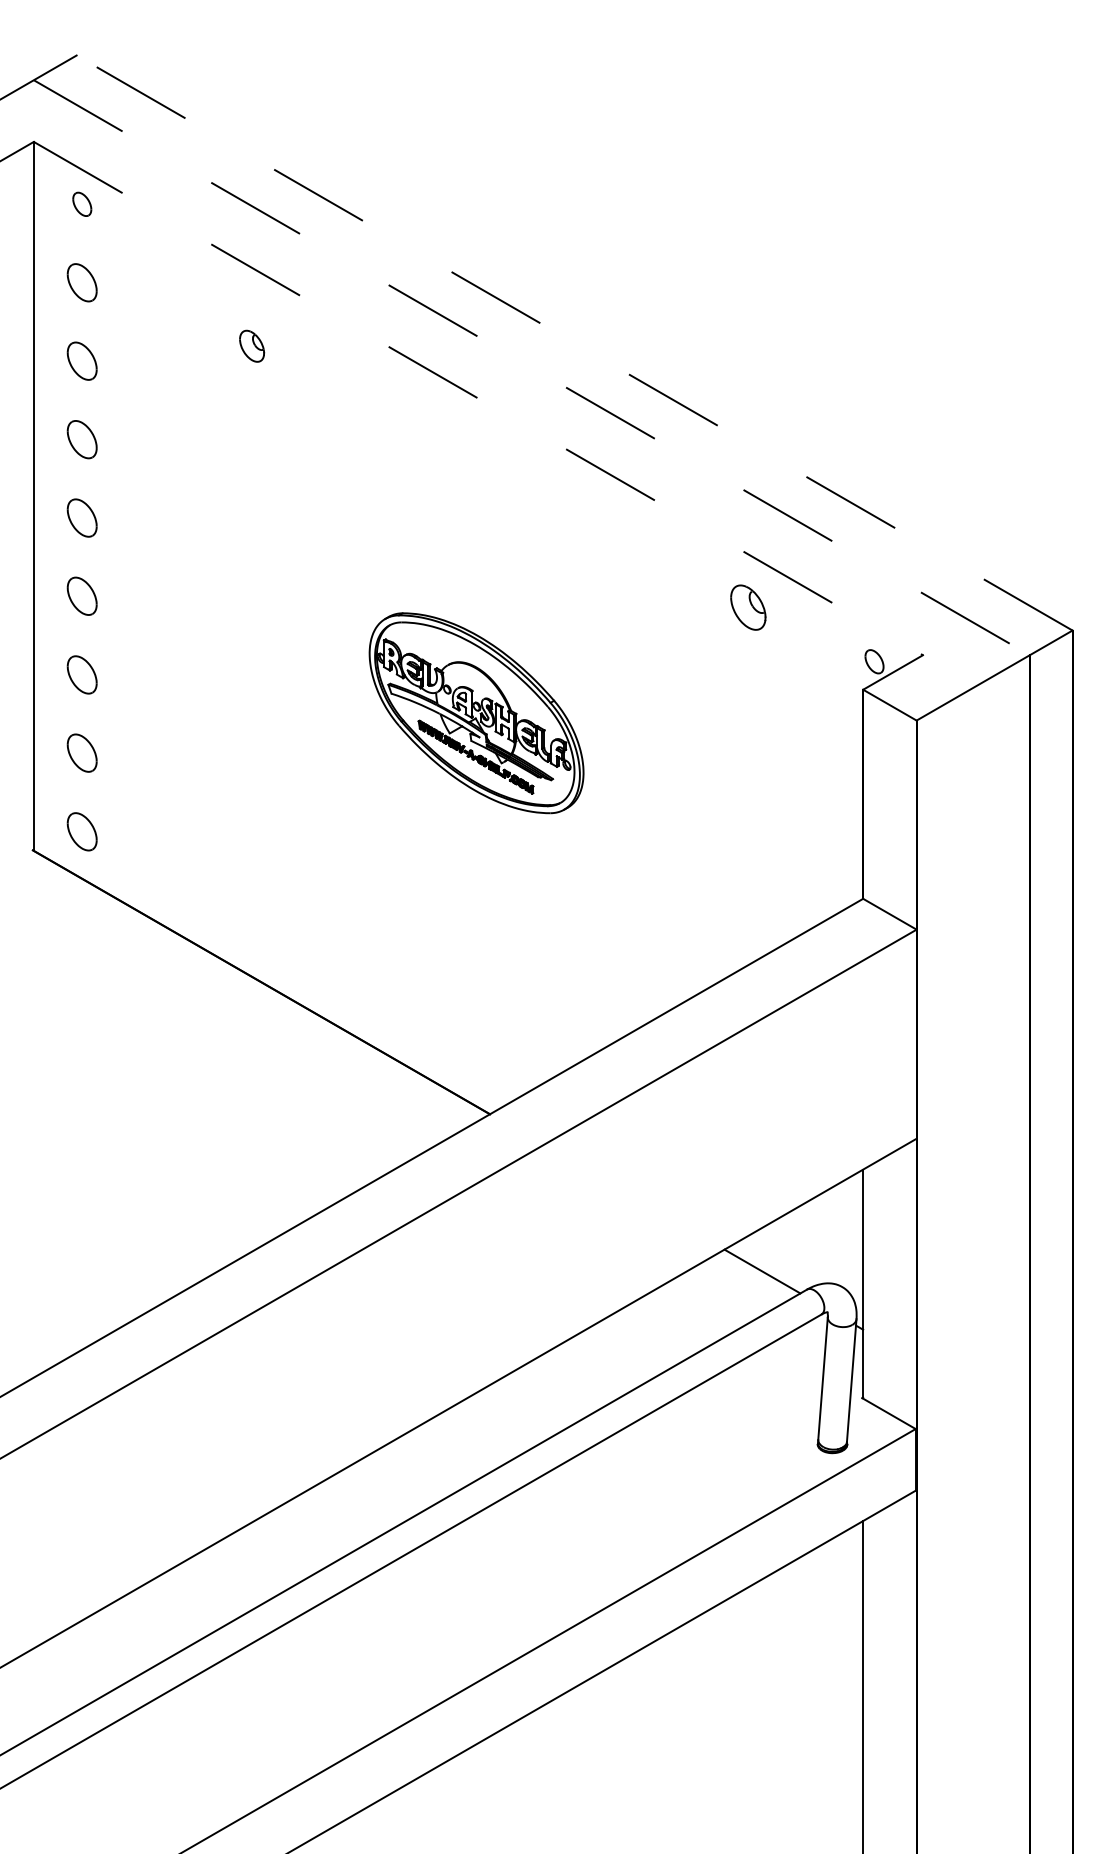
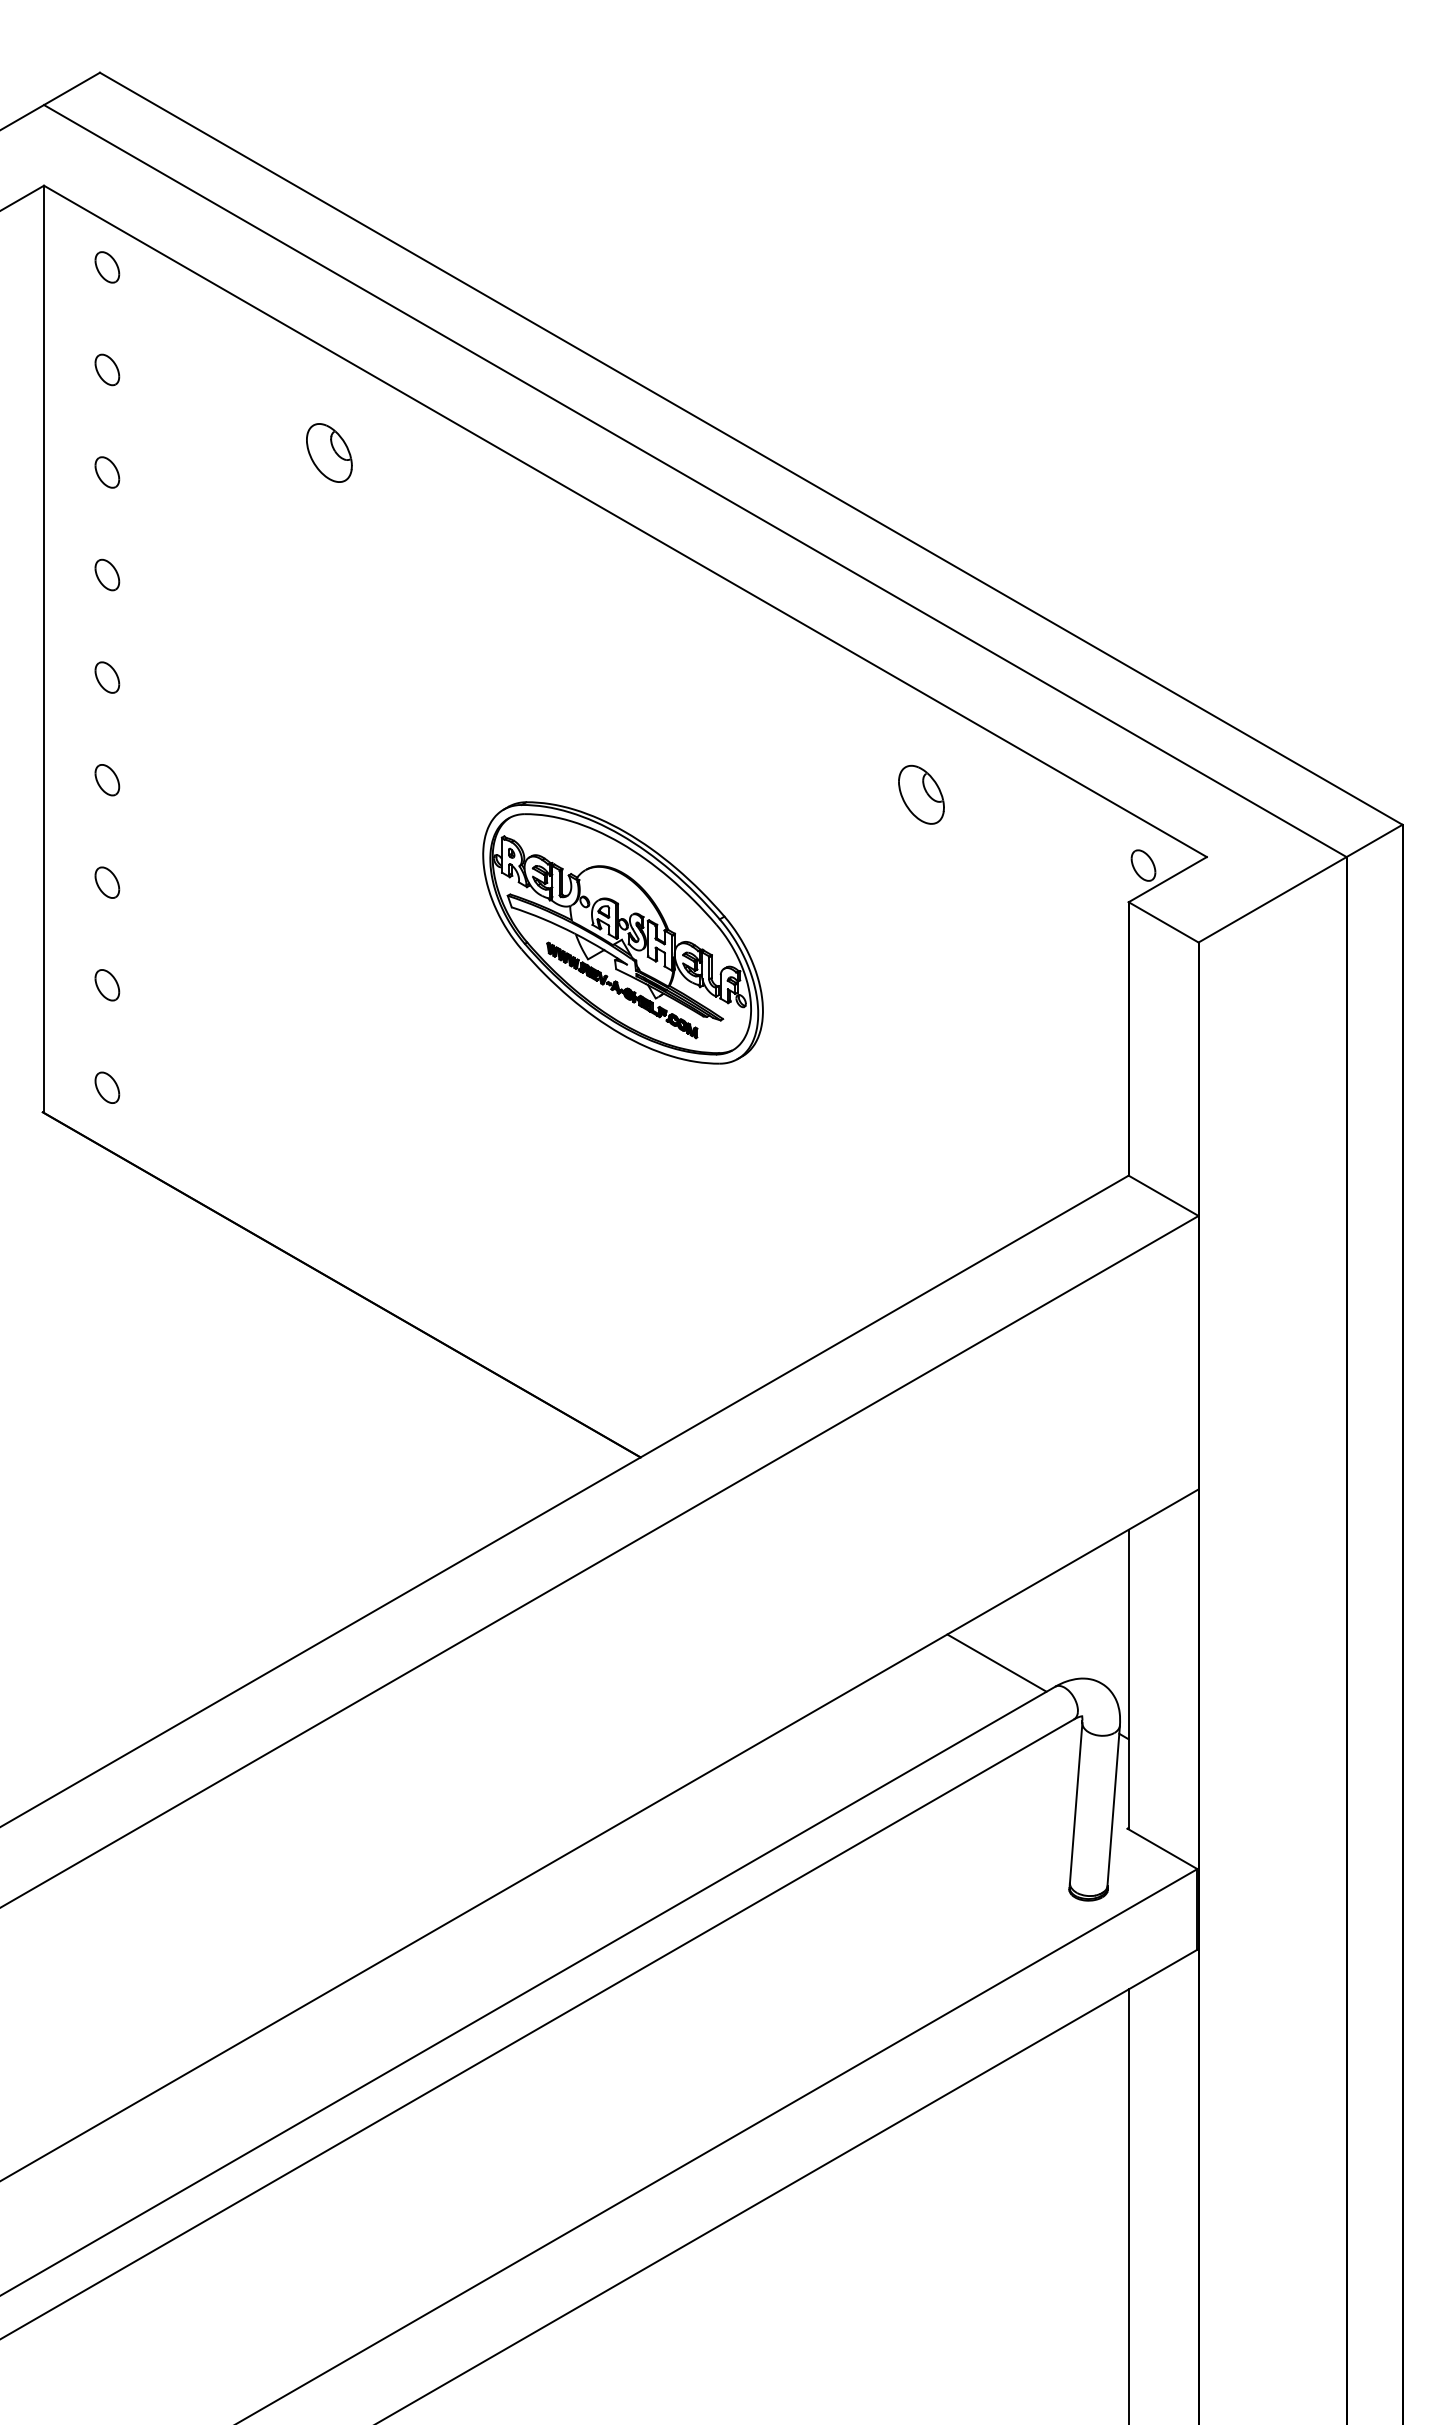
part: (82, 282) -> (107, 369), size x0.62
line: (574, 342) -> (750, 448), dashed -> solid
part: (252, 345) -> (329, 452), size x1.43
part: (82, 361) -> (107, 472), size x0.62
line: (531, 368) -> (695, 481), dashed -> solid
line: (478, 398) -> (625, 521), dashed -> solid
part: (82, 439) -> (107, 574), size x0.62
part: (82, 517) -> (107, 677), size x0.62
part: (82, 596) -> (107, 780), size x0.62
part: (748, 607) -> (921, 794), moved
part: (82, 674) -> (107, 882), size x0.62
part: (82, 753) -> (107, 985), size x0.62
part: (82, 831) -> (107, 1087), size x0.62

